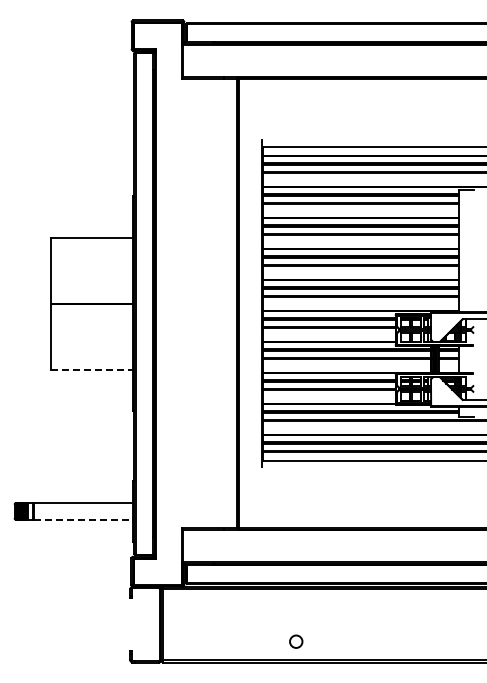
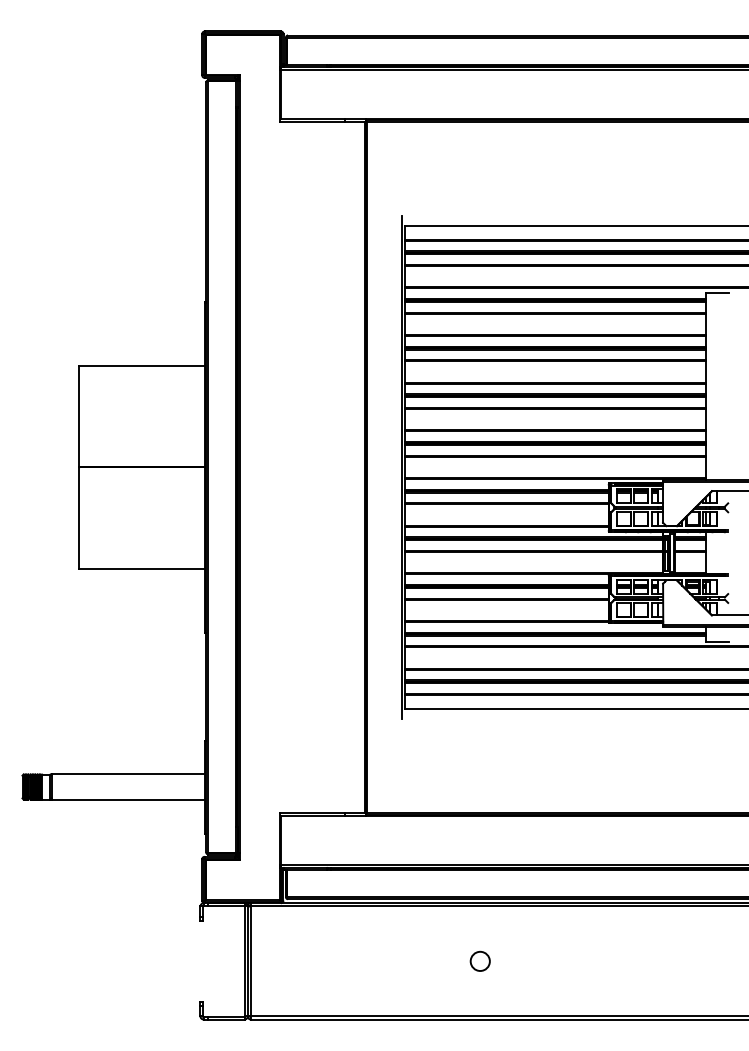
line: (92, 369) -> (142, 568), dashed -> solid
line: (83, 519) -> (128, 799), dashed -> solid
circle: (296, 641) -> (480, 961), moved

